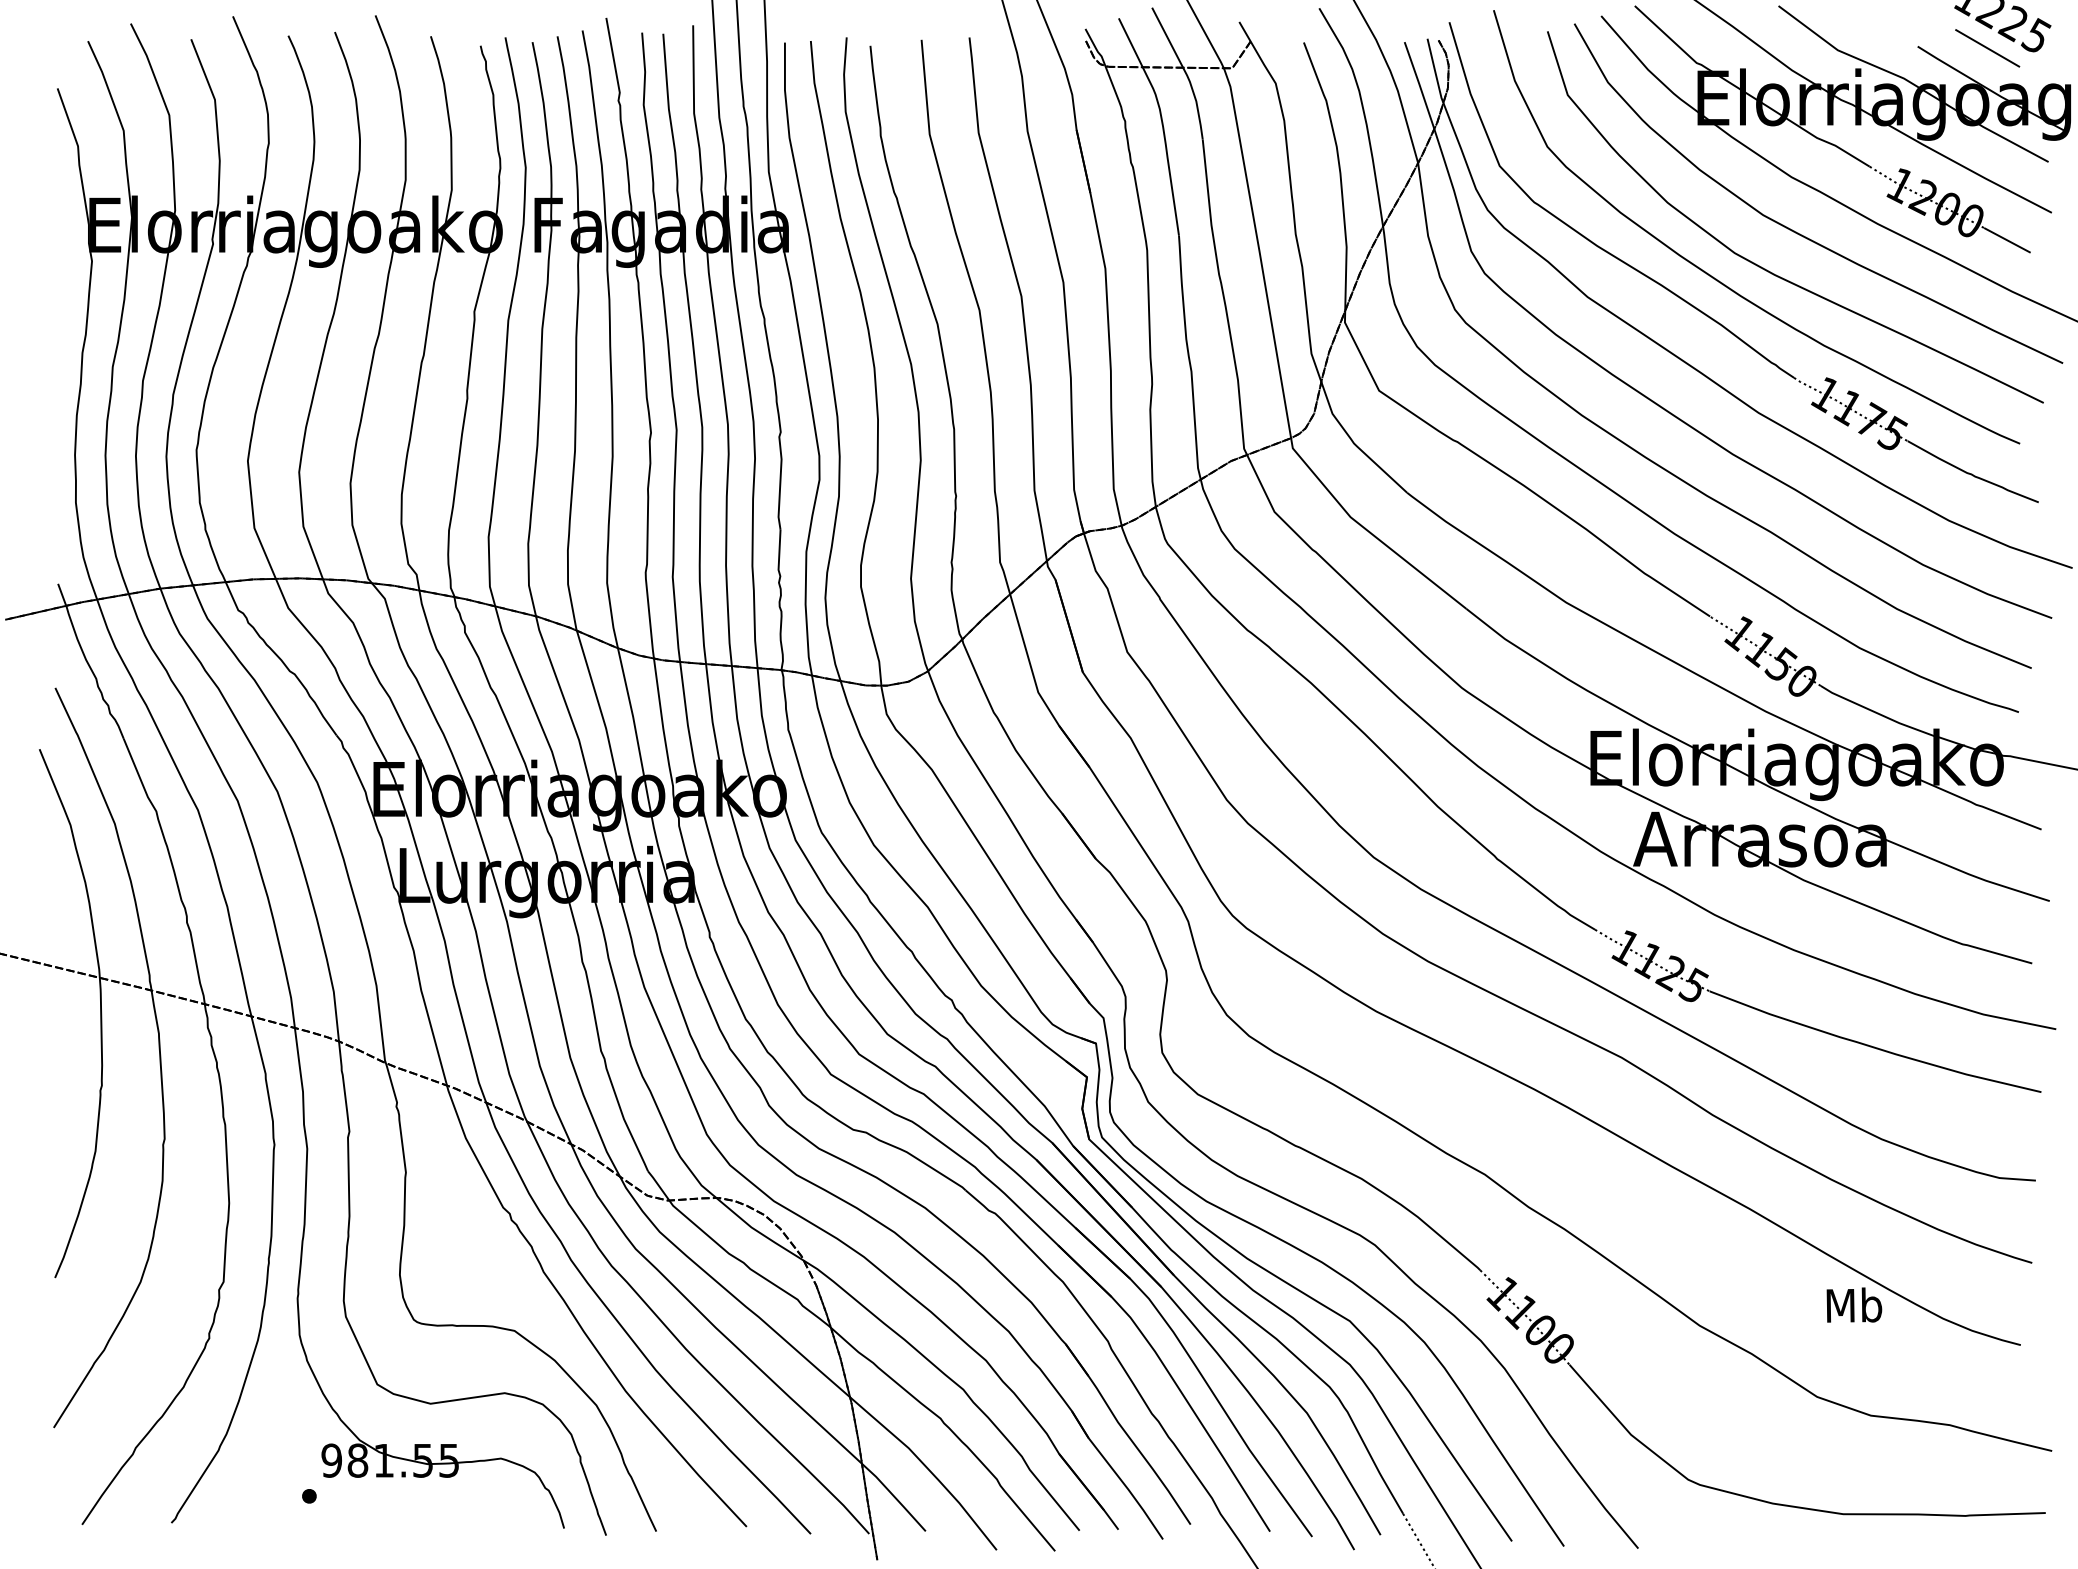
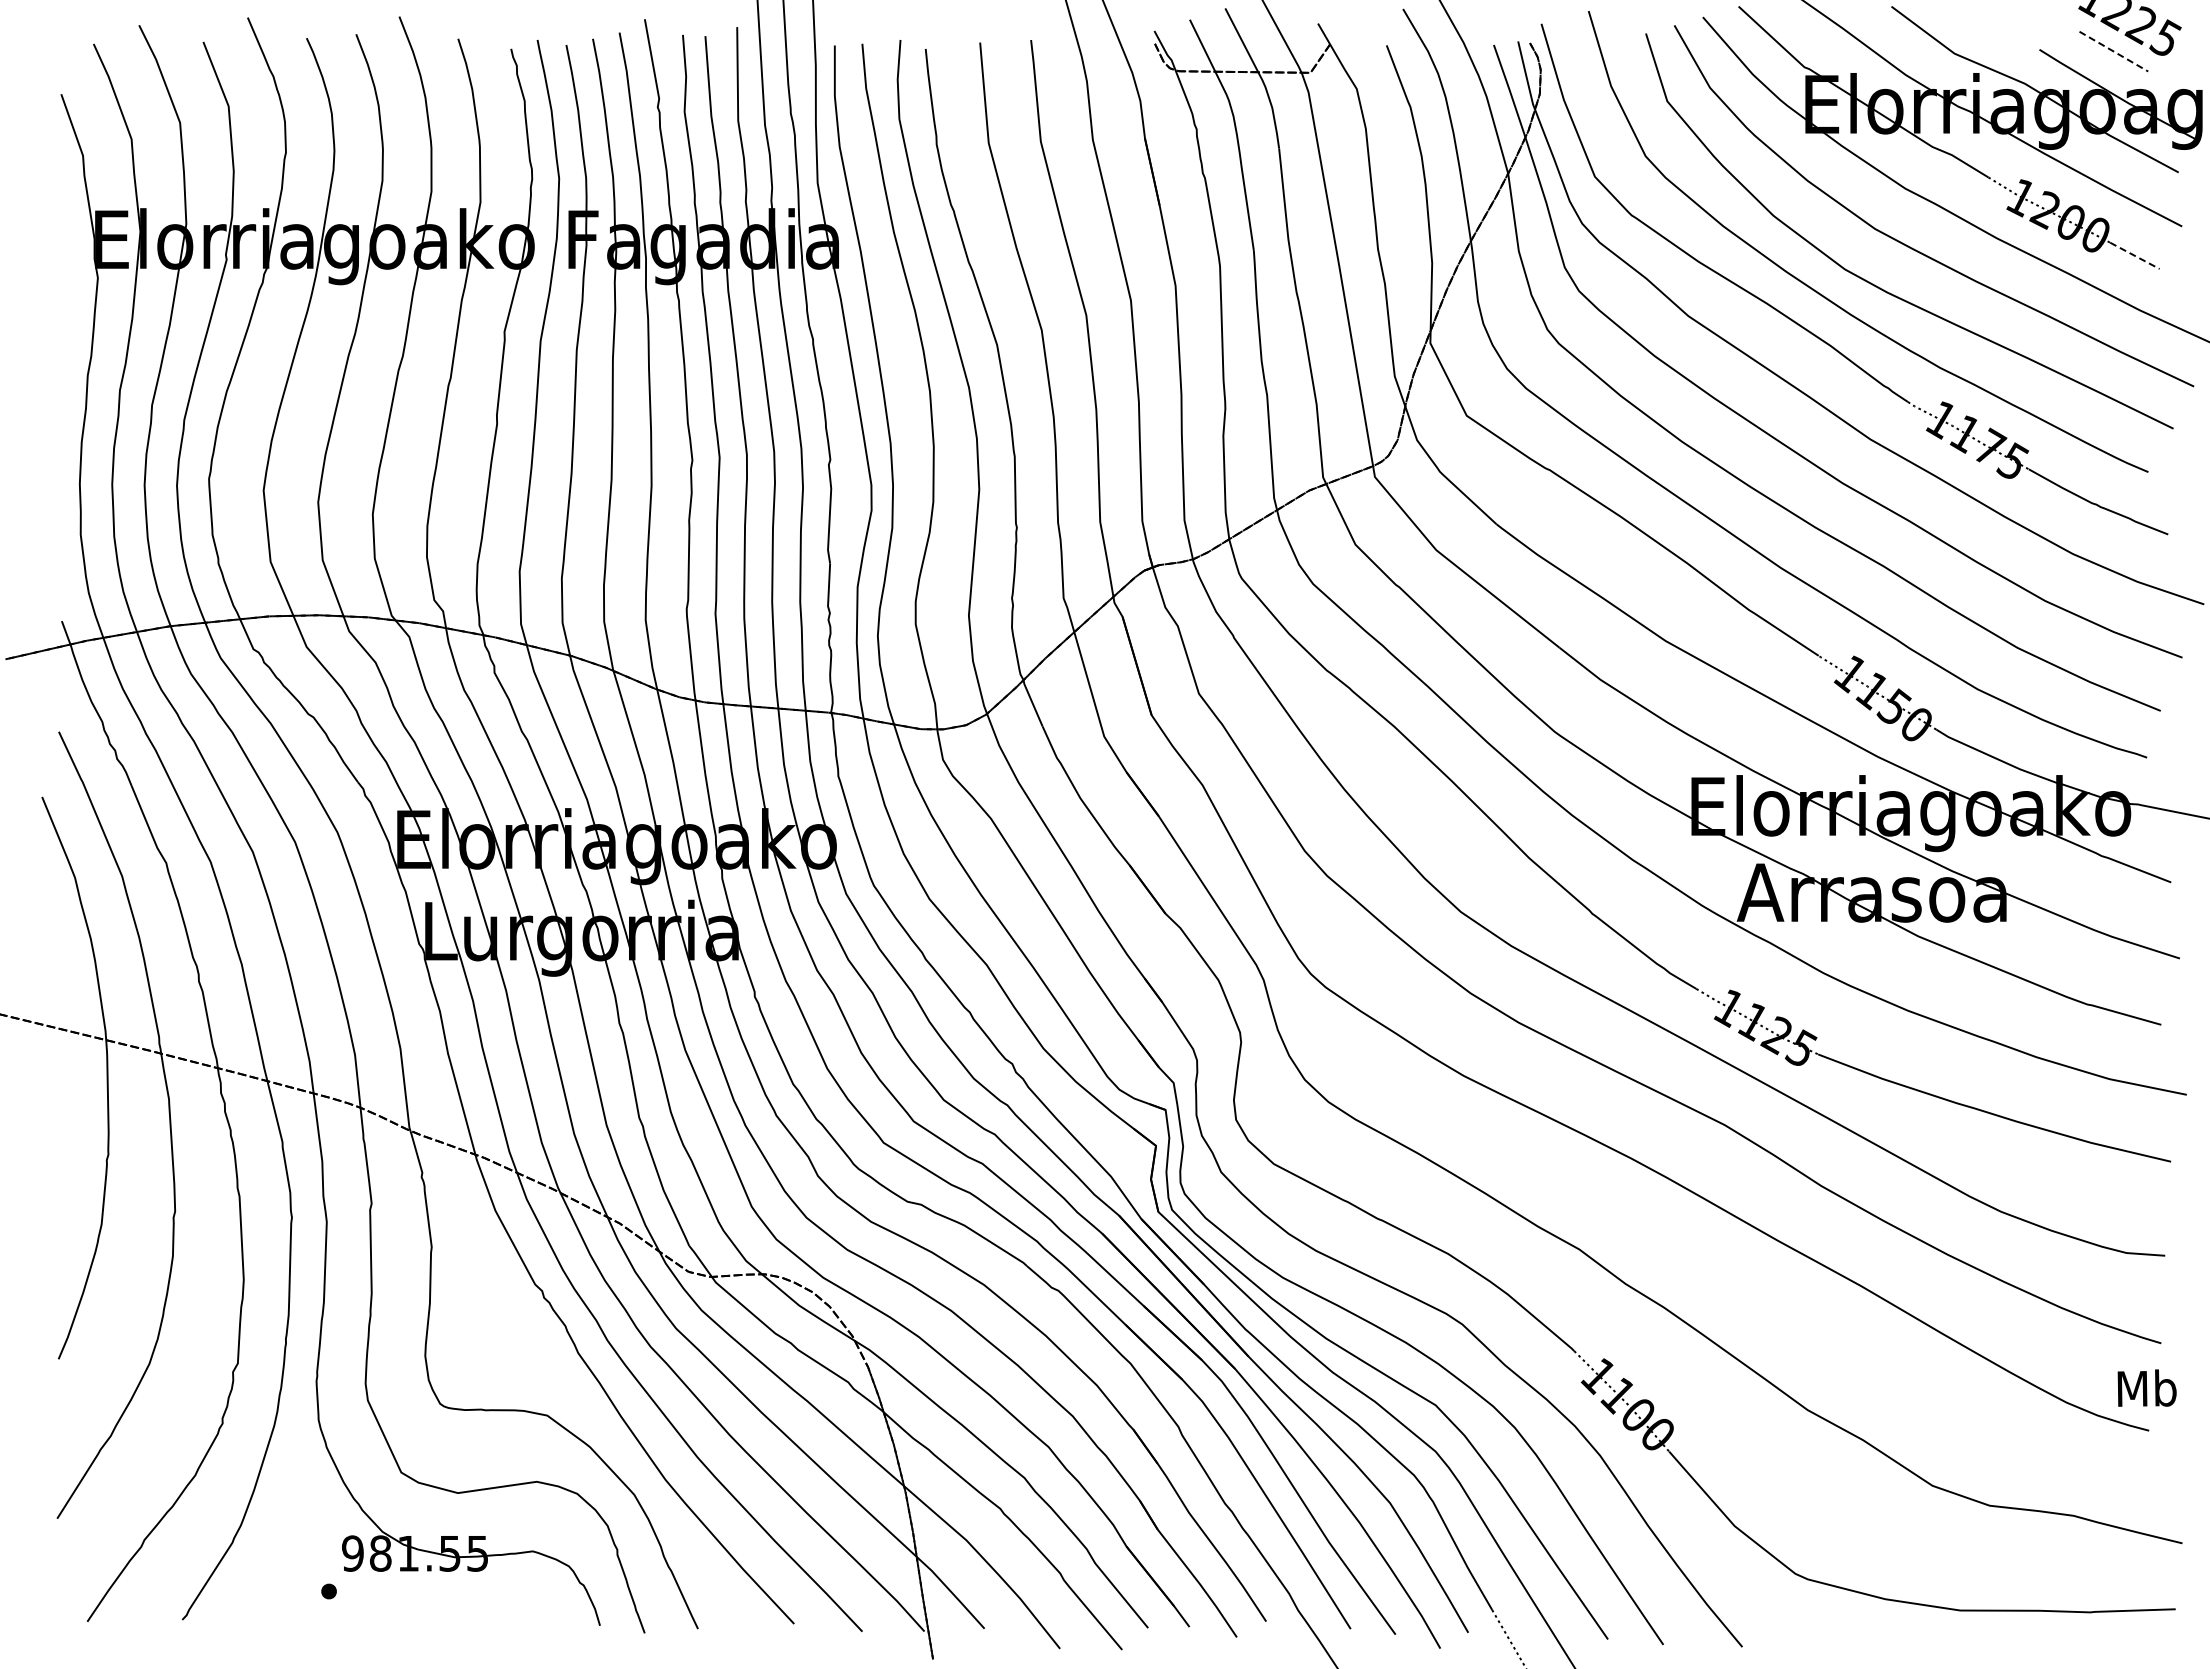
line: (1987, 48) -> (2113, 51), solid -> dashed
line: (2007, 240) -> (2134, 255), solid -> dashed
text: (1853, 1304) -> (2146, 1387), moved

